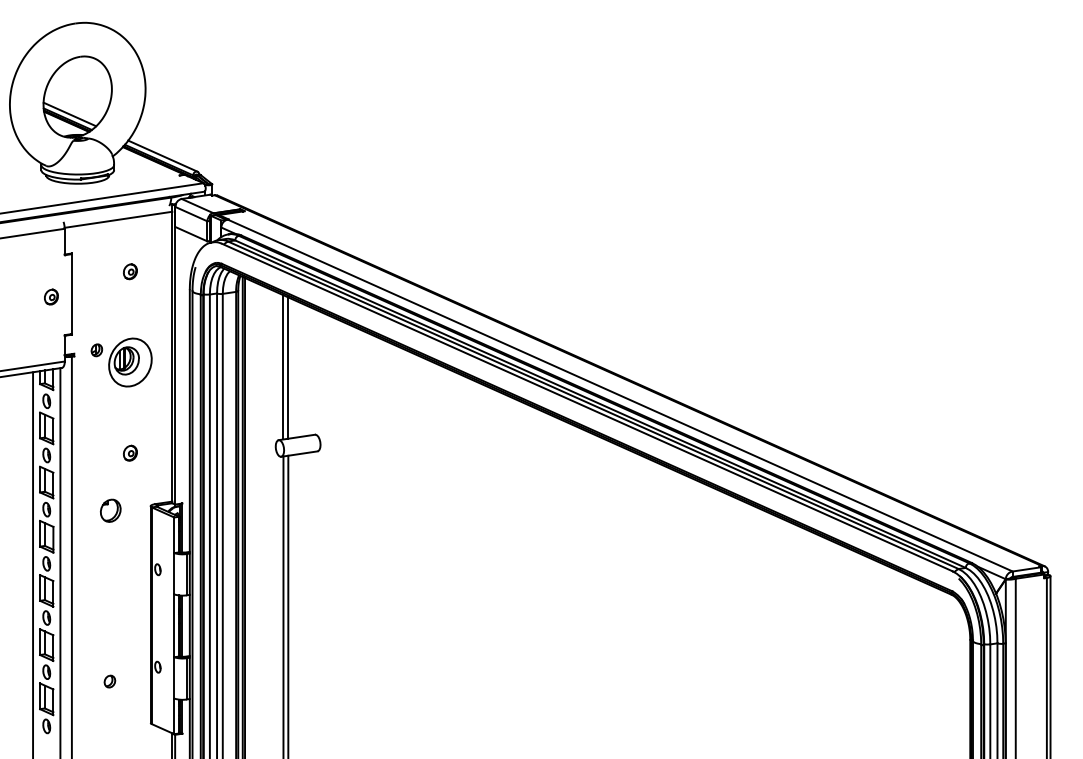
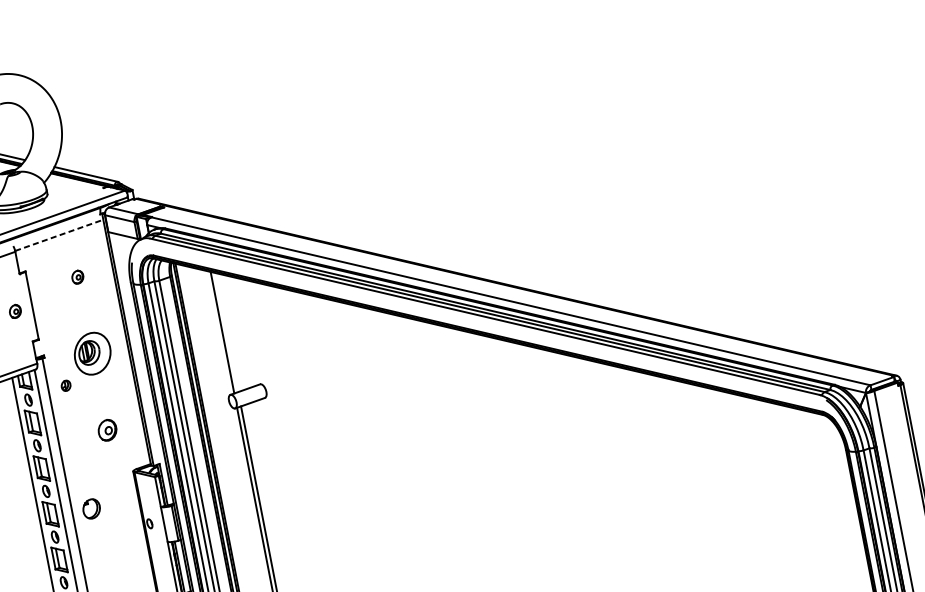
line: (118, 219) -> (59, 235), solid -> dashed
part: (96, 350) -> (65, 386), moved
line: (288, 367) -> (226, 332), removed
part: (130, 452) -> (107, 429), size x1.6
part: (110, 510) -> (91, 508), moved

